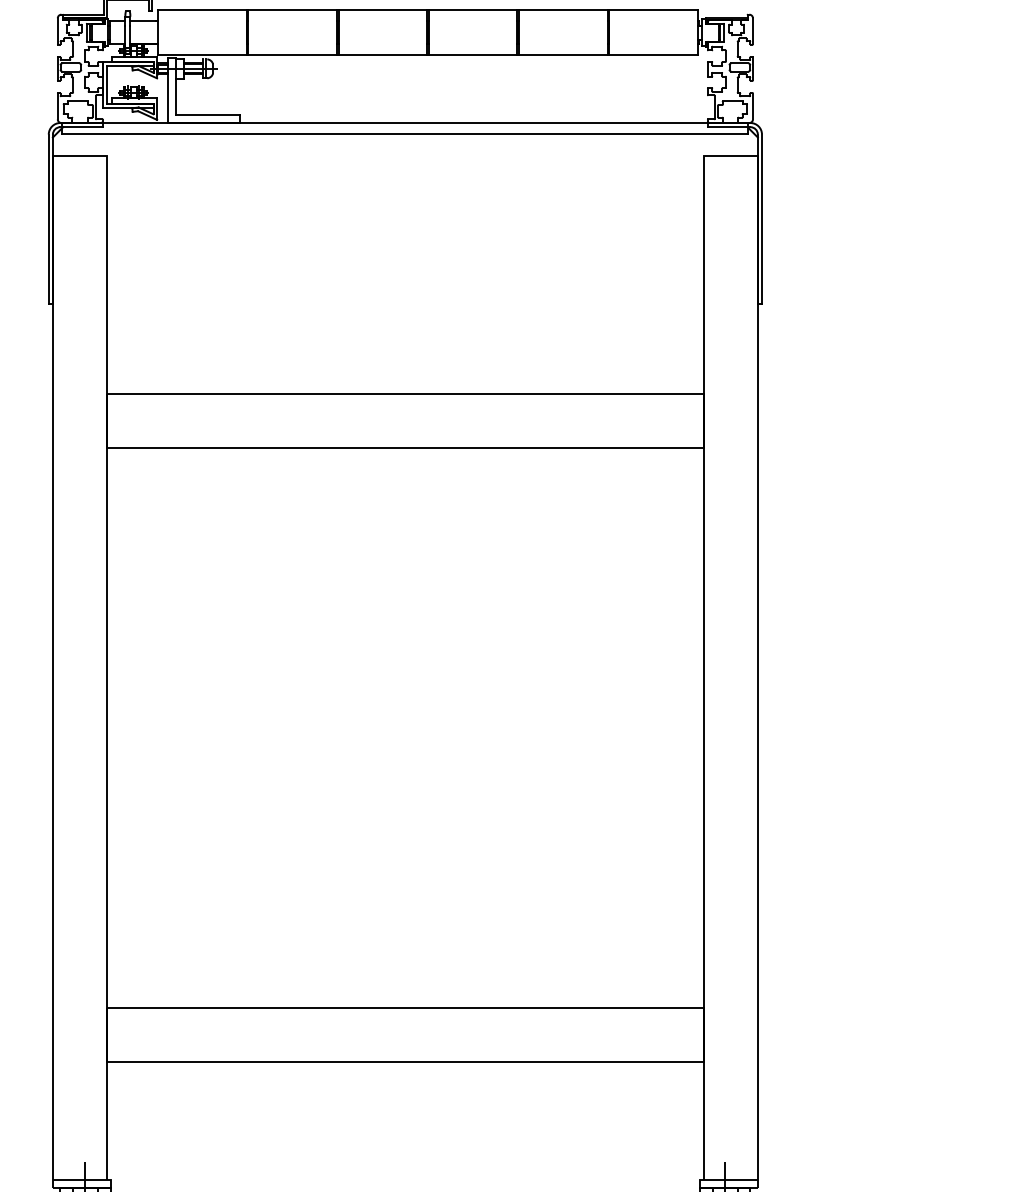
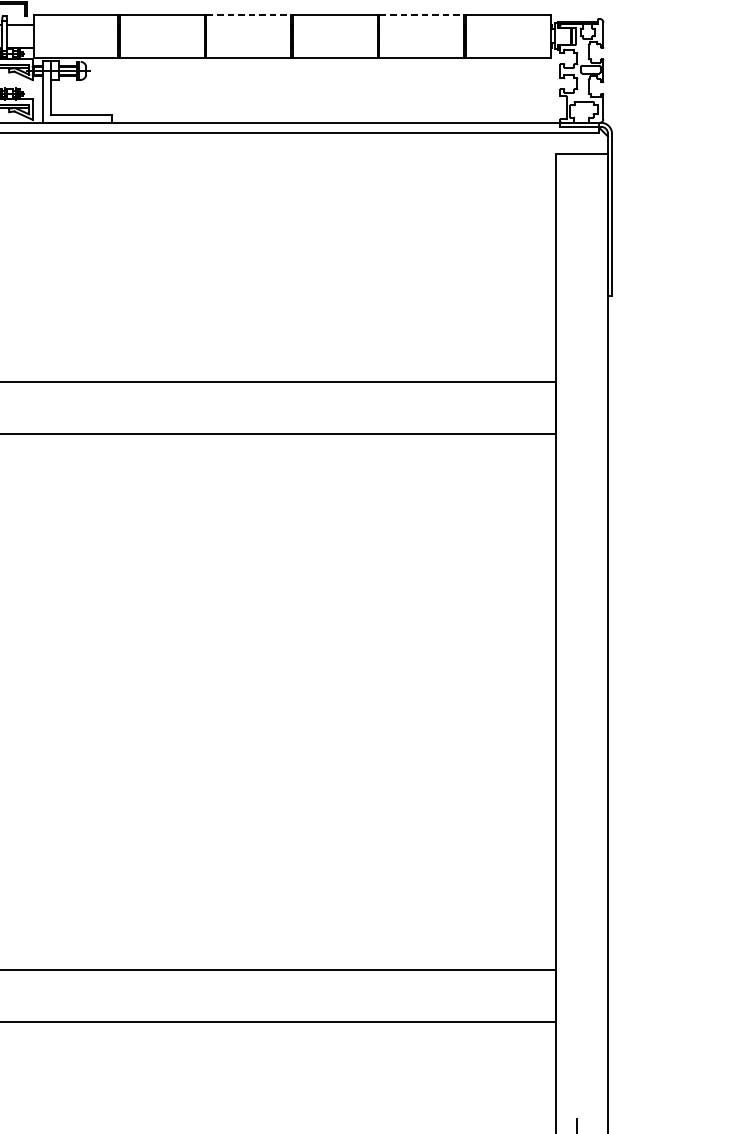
line: (383, 10) -> (249, 15), solid -> dashed
line: (563, 10) -> (421, 15), solid -> dashed

